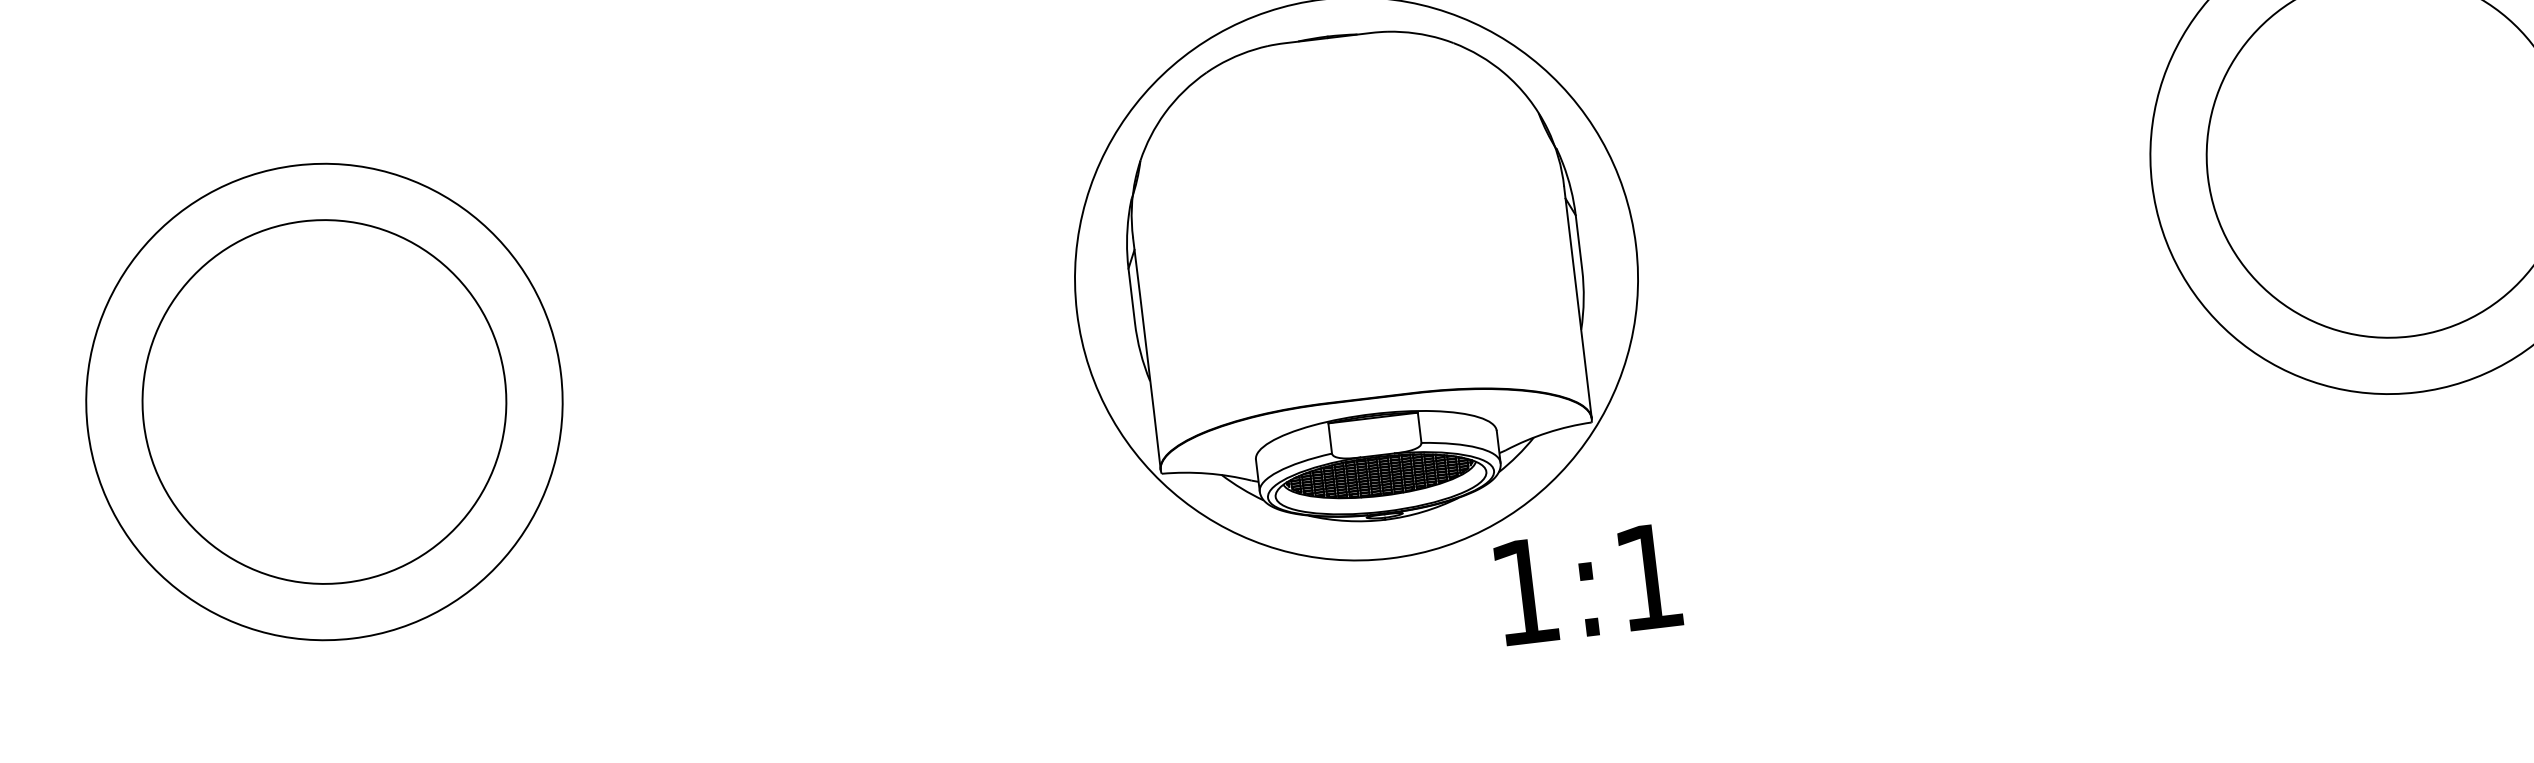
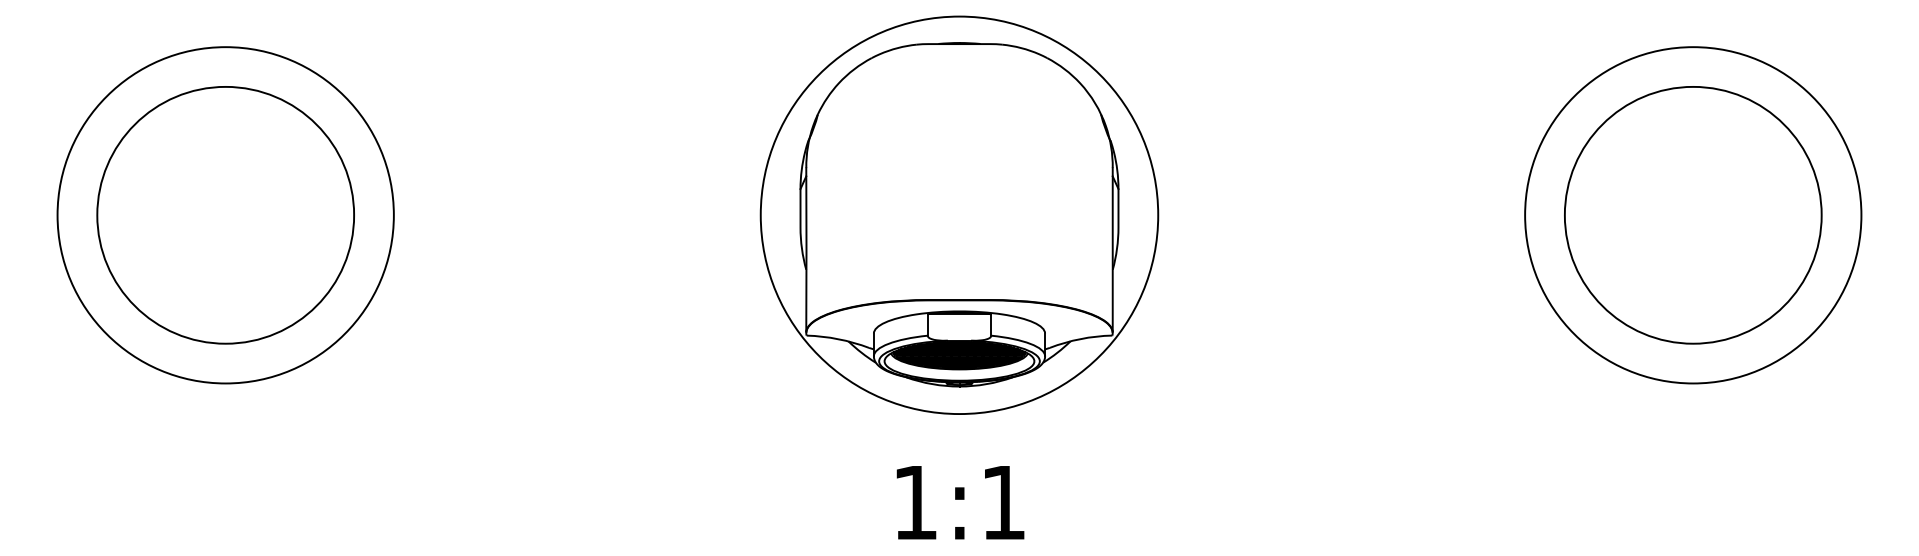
text: (1588, 583) -> (960, 502), moved

